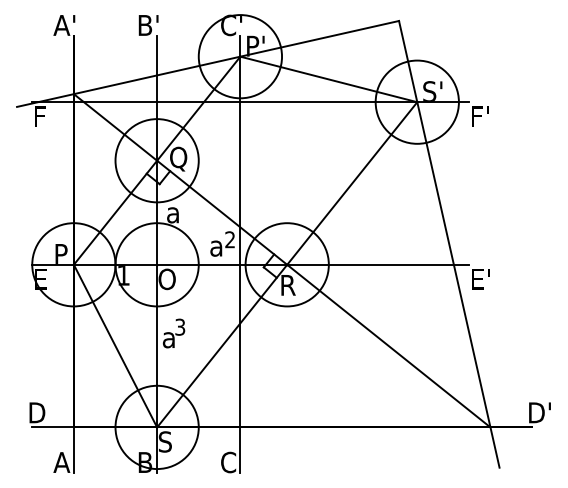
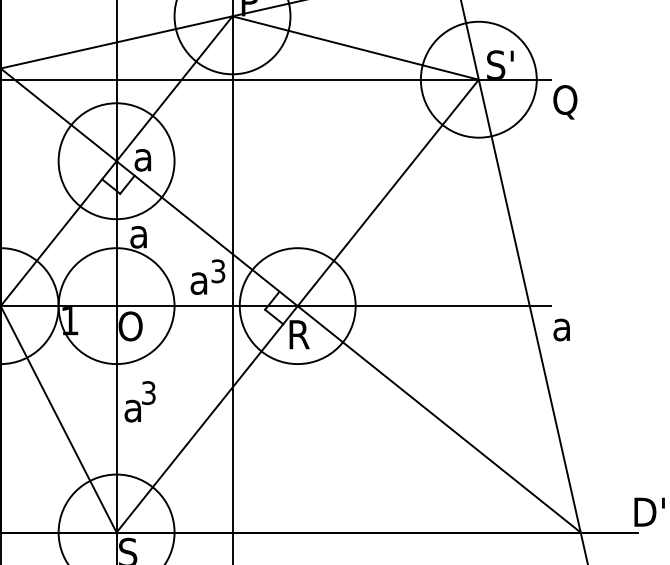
text: (479, 118) -> (565, 102), F' -> Q
text: (178, 158) -> (146, 158), Q -> a
text: (230, 239) -> (218, 270), 2 -> 3
text: (480, 279) -> (566, 326), E' -> a

